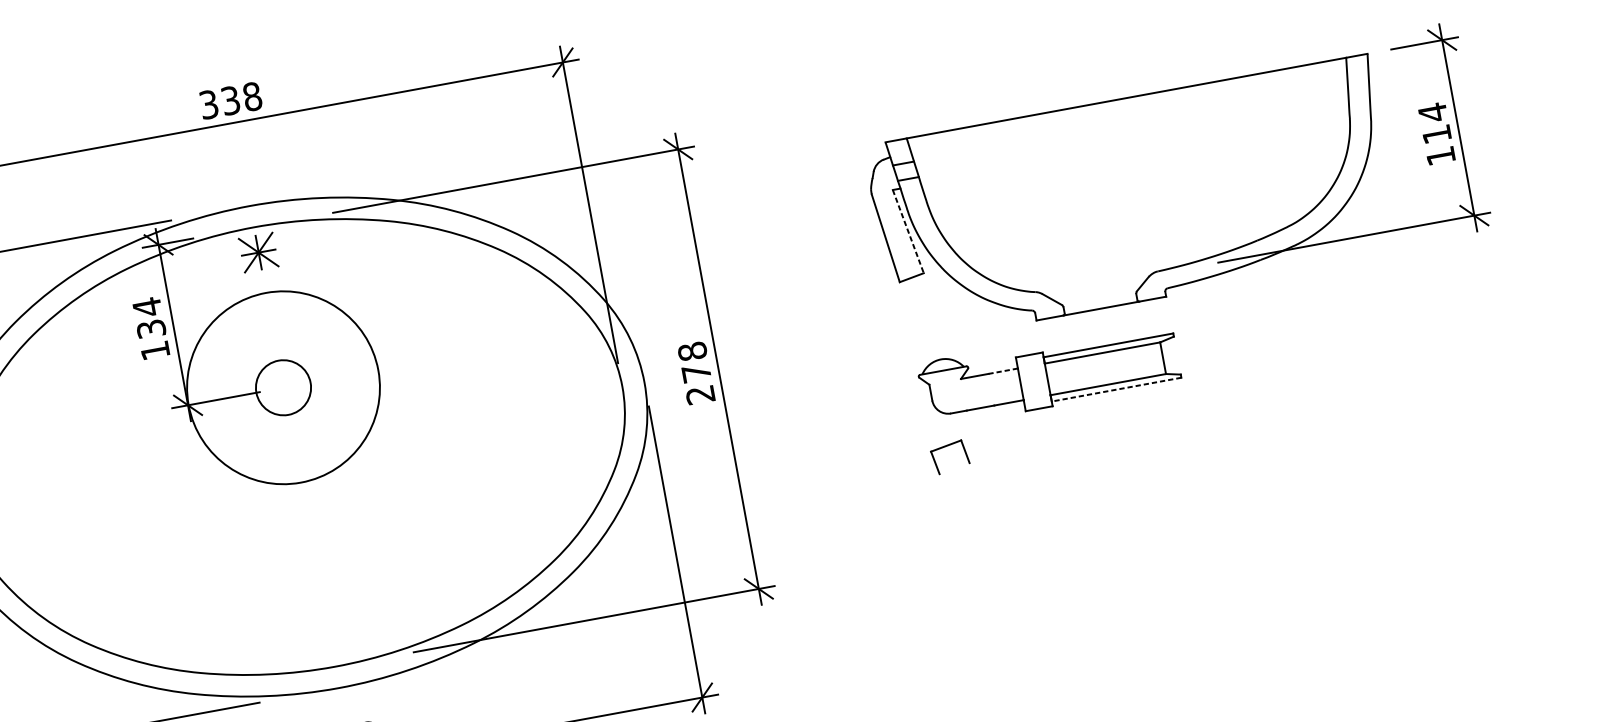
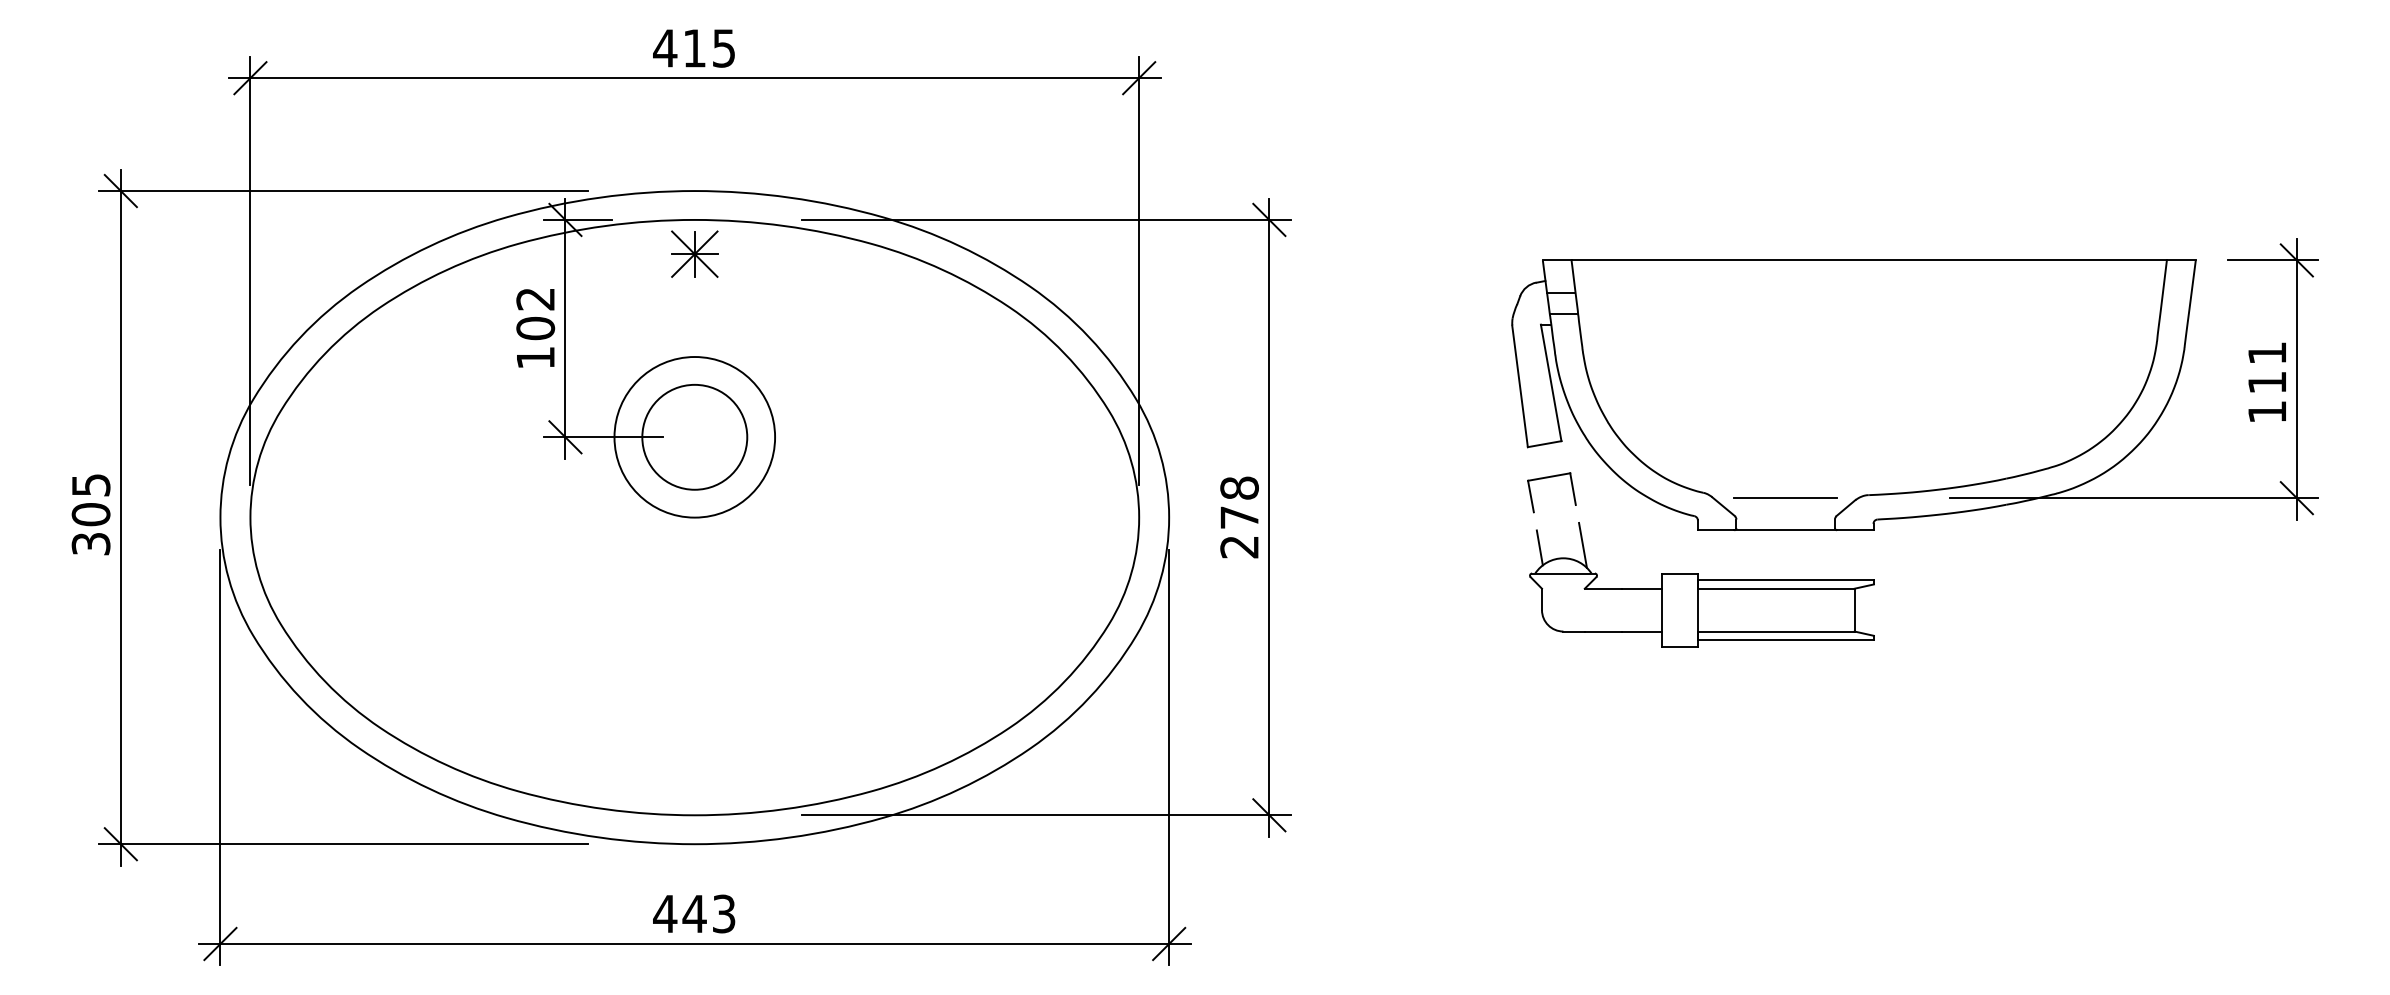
text: (230, 100) -> (694, 48), 338 -> 415
text: (1432, 112) -> (2266, 353), 114 -> 111
line: (908, 232) -> (1551, 383), dashed -> solid
line: (1096, 285) -> (1785, 498), added
text: (149, 317) -> (535, 313), 134 -> 102
line: (953, 346) -> (1582, 544), added
line: (921, 354) -> (1539, 547), added
line: (1003, 371) -> (1642, 588), dashed -> solid
circle: (283, 387) -> (694, 436), size x1.43
circle: (283, 387) -> (694, 437), size x0.62
line: (1116, 389) -> (1786, 640), dashed -> solid
part: (945, 447) -> (1548, 478), moved

